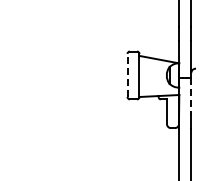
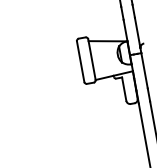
line: (127, 75) -> (80, 61), dashed -> solid
line: (191, 96) -> (144, 70), dashed -> solid

